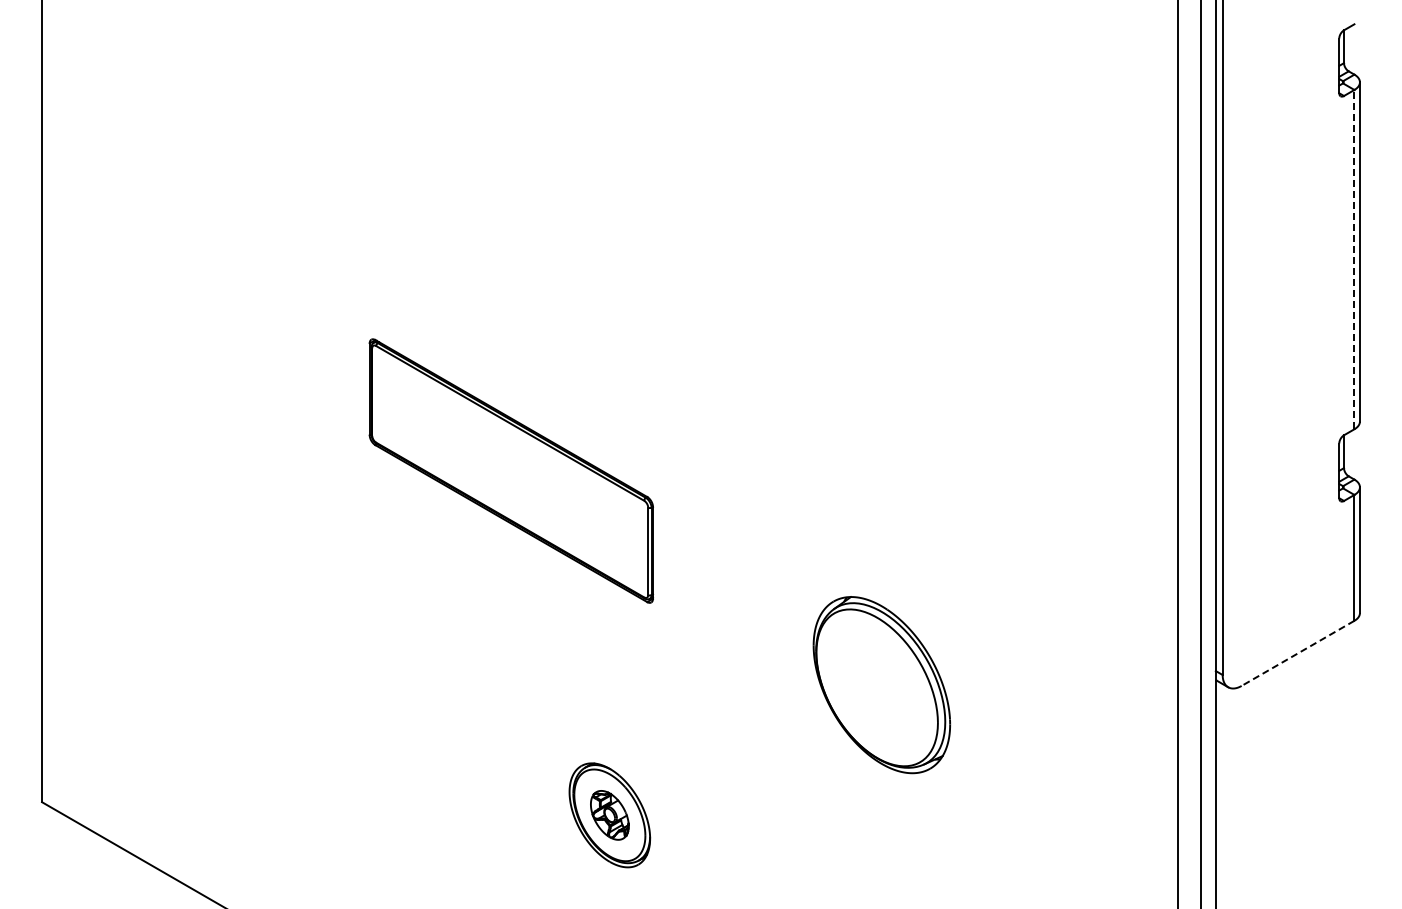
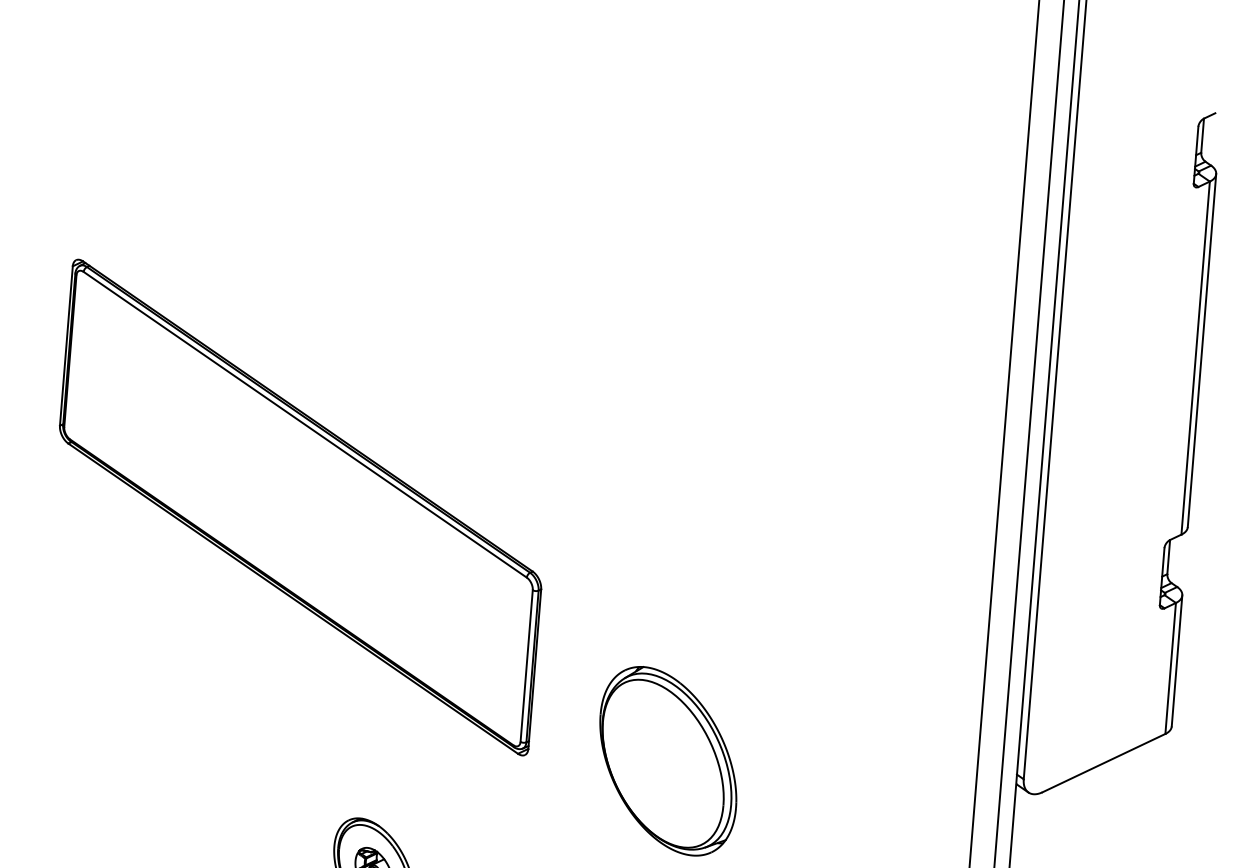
line: (1354, 259) -> (1195, 357), dashed -> solid
part: (511, 470) -> (300, 506), size x1.67
line: (1297, 653) -> (1103, 763), dashed -> solid

